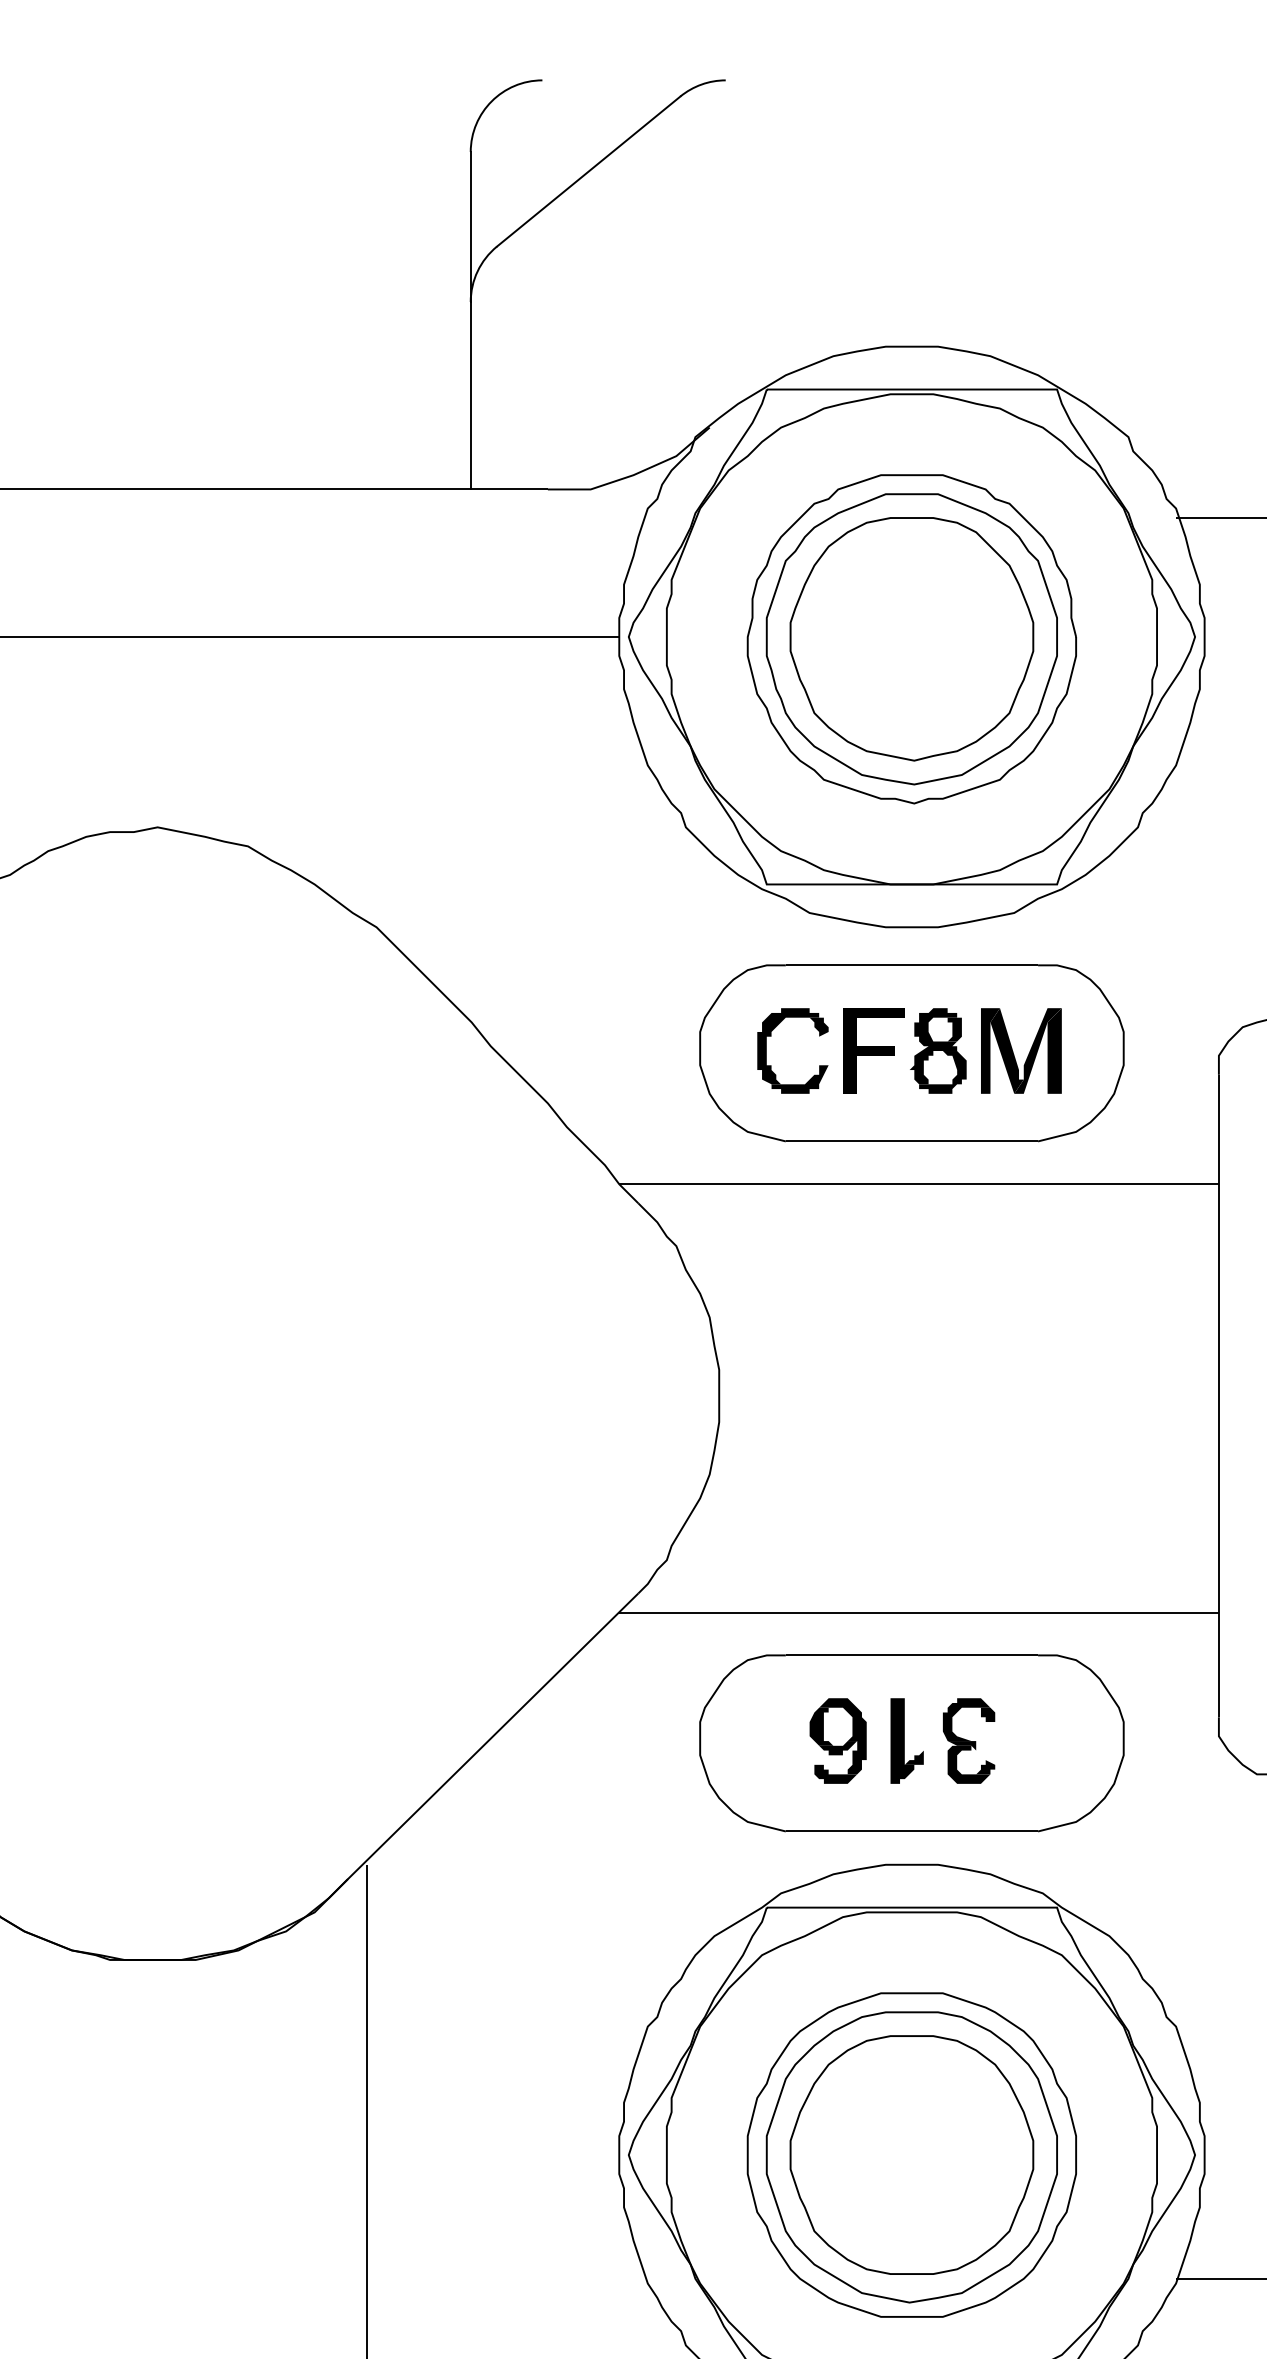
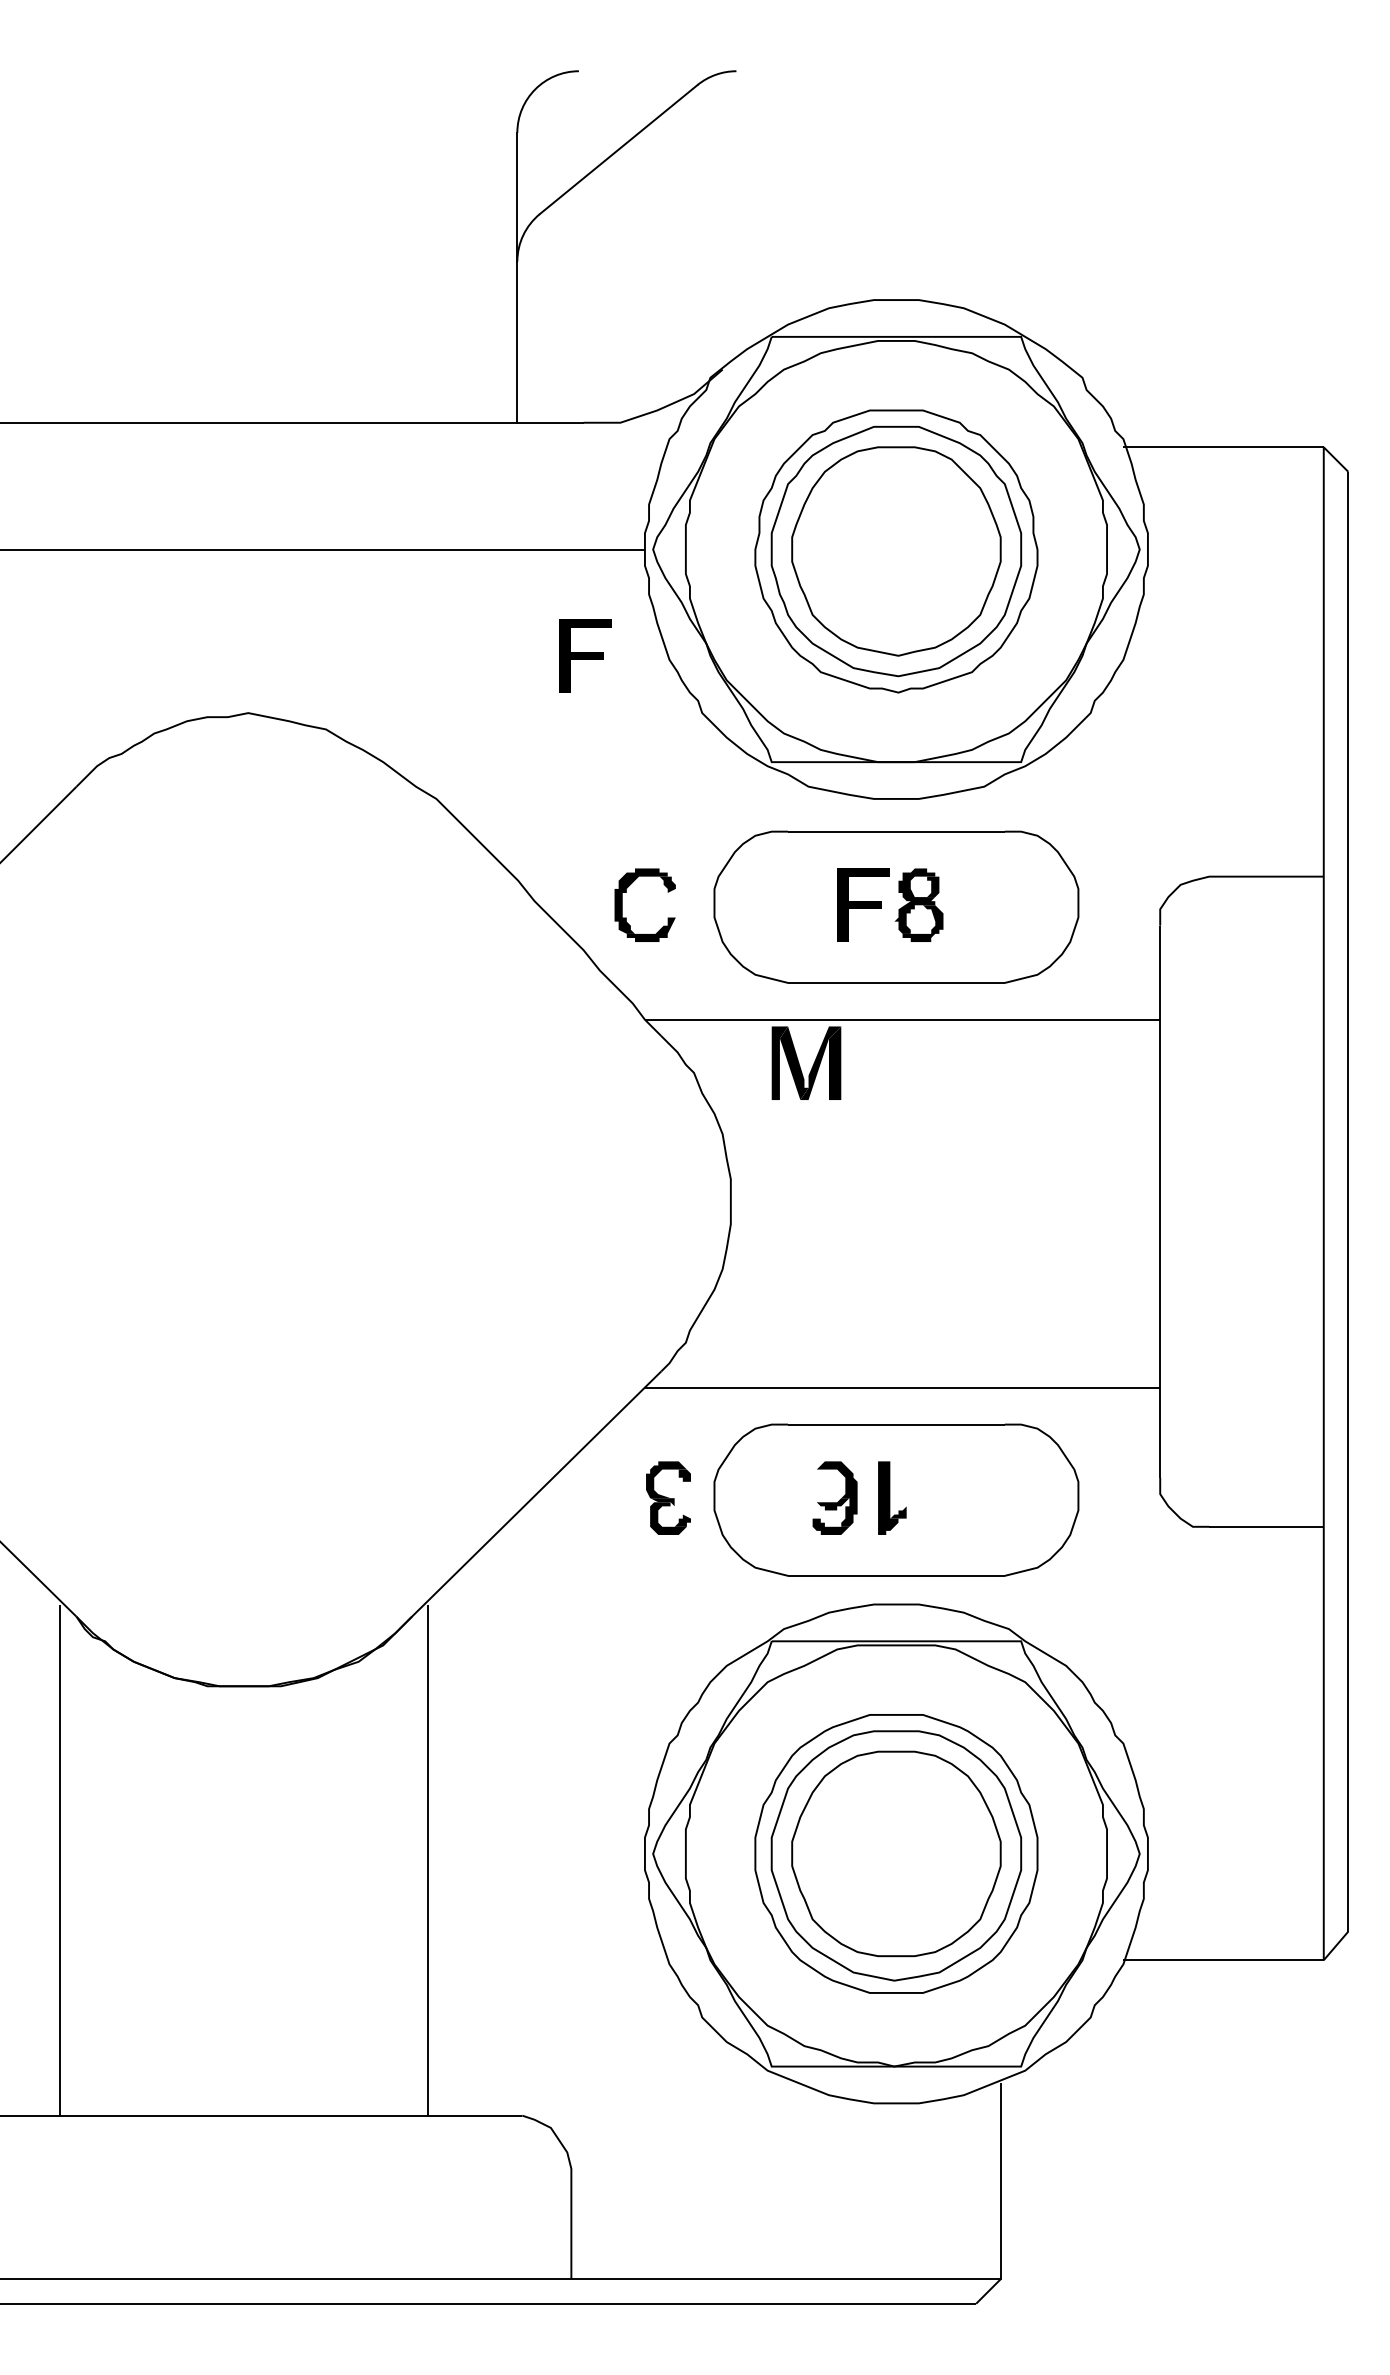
part: (550, 760) -> (585, 655), added
part: (771, 1036) -> (626, 892), moved
part: (1014, 1053) -> (800, 1065), moved
fill: (823, 1726) -> (820, 1485), removed
part: (969, 1740) -> (668, 1497), moved

